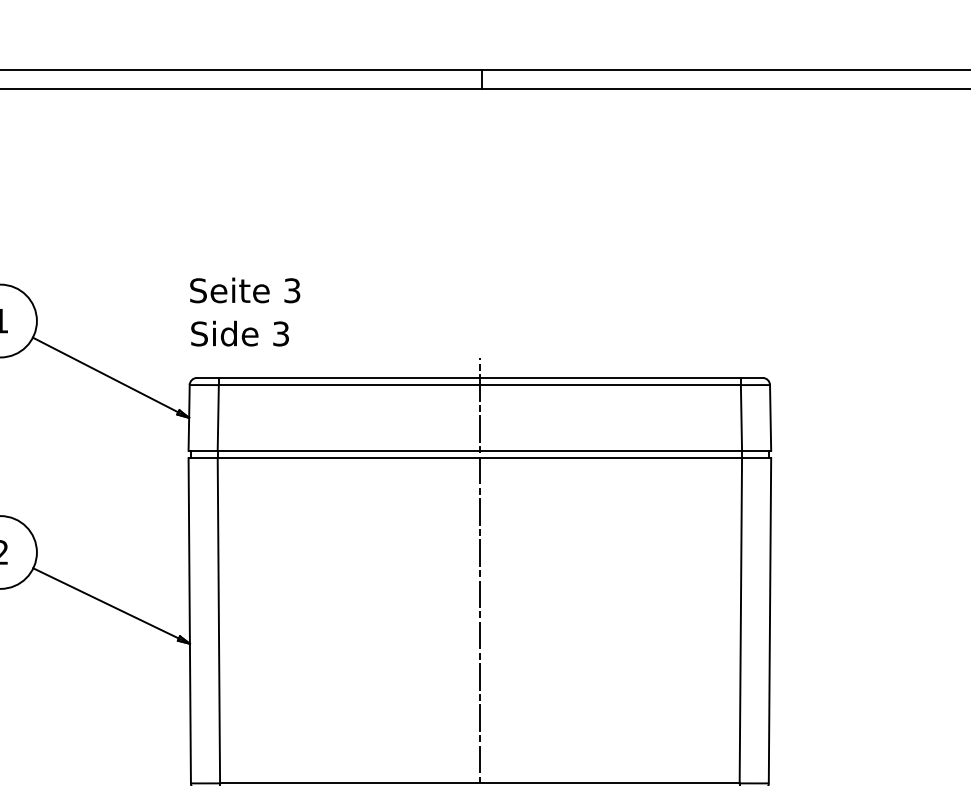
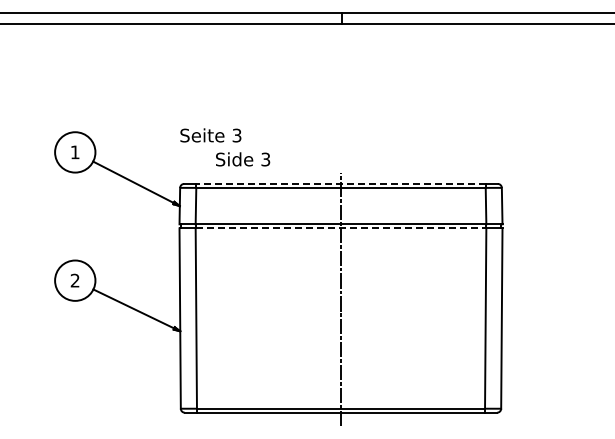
text: (240, 333) -> (243, 159), moved
line: (480, 377) -> (341, 183), solid -> dashed
line: (480, 458) -> (341, 228), solid -> dashed

